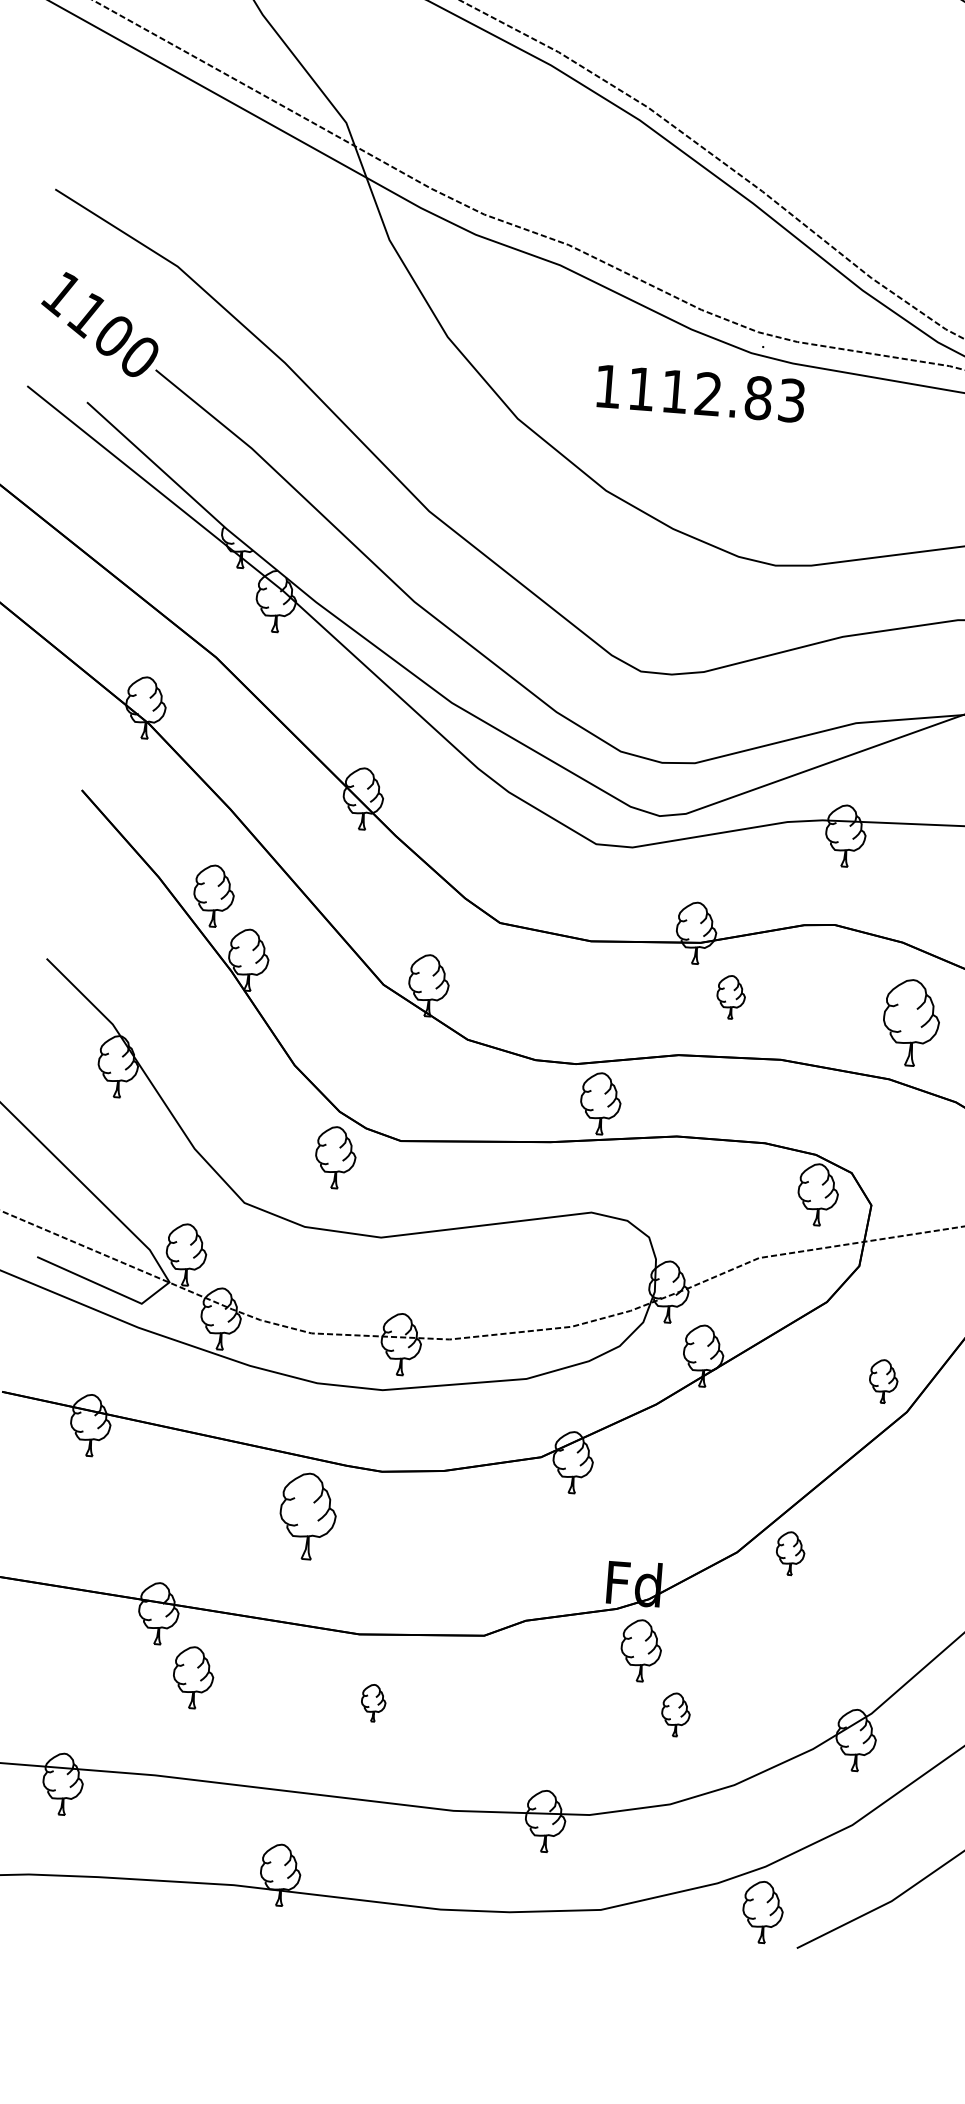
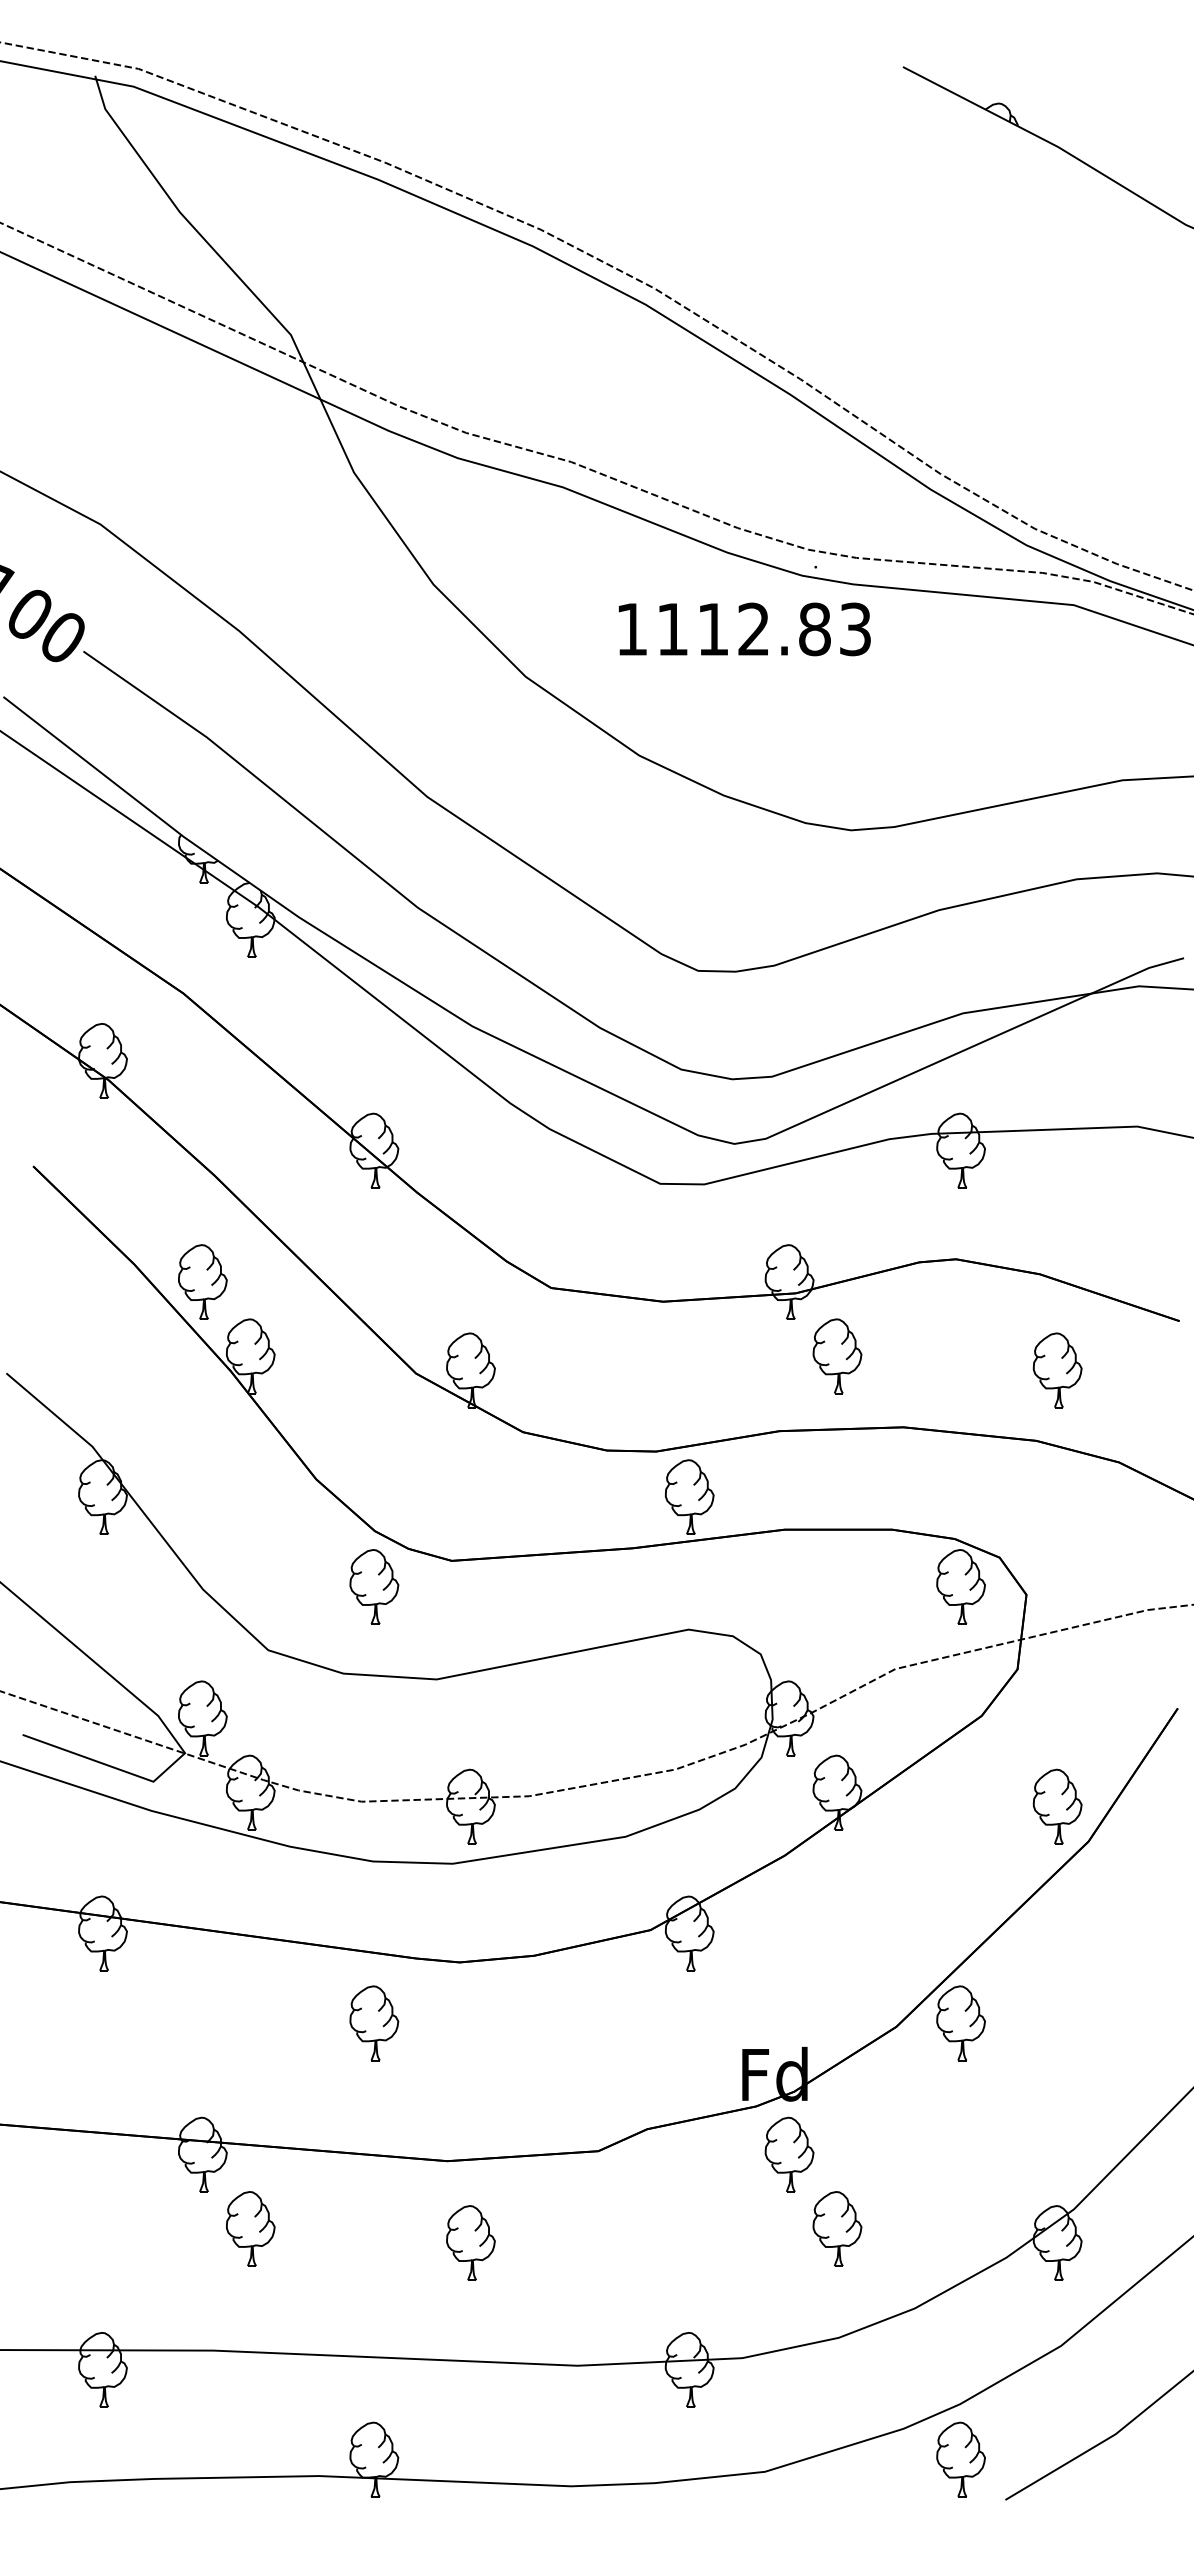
part: (731, 997) -> (837, 1356), size x1.43
part: (911, 1022) -> (1057, 1370), size x0.71
part: (883, 1381) -> (1057, 1806), size x1.43
part: (308, 1516) -> (374, 2023), size x0.71
part: (790, 1553) -> (960, 2023), size x1.43
part: (373, 1702) -> (470, 2242), size x1.67
part: (675, 1714) -> (837, 2228), size x1.43

